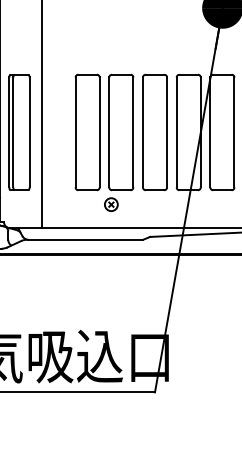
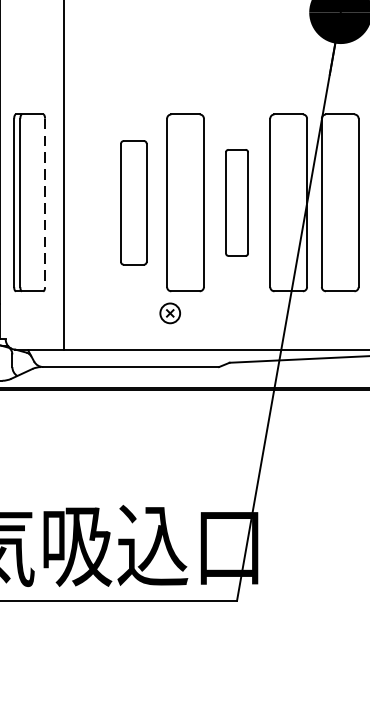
line: (29, 132) -> (44, 202), solid -> dashed
part: (87, 132) -> (133, 202), size x0.7
part: (154, 132) -> (236, 202), size x0.6

